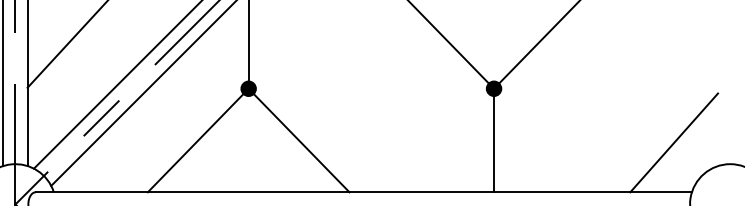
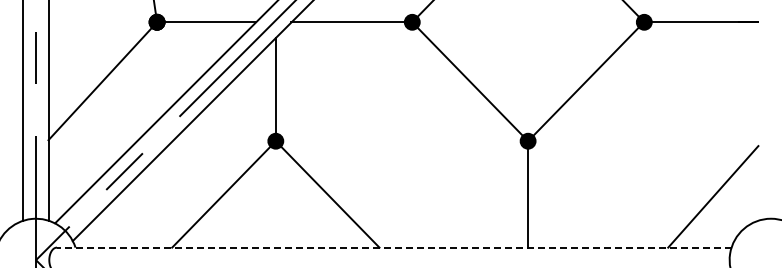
line: (363, 192) -> (393, 247), solid -> dashed

